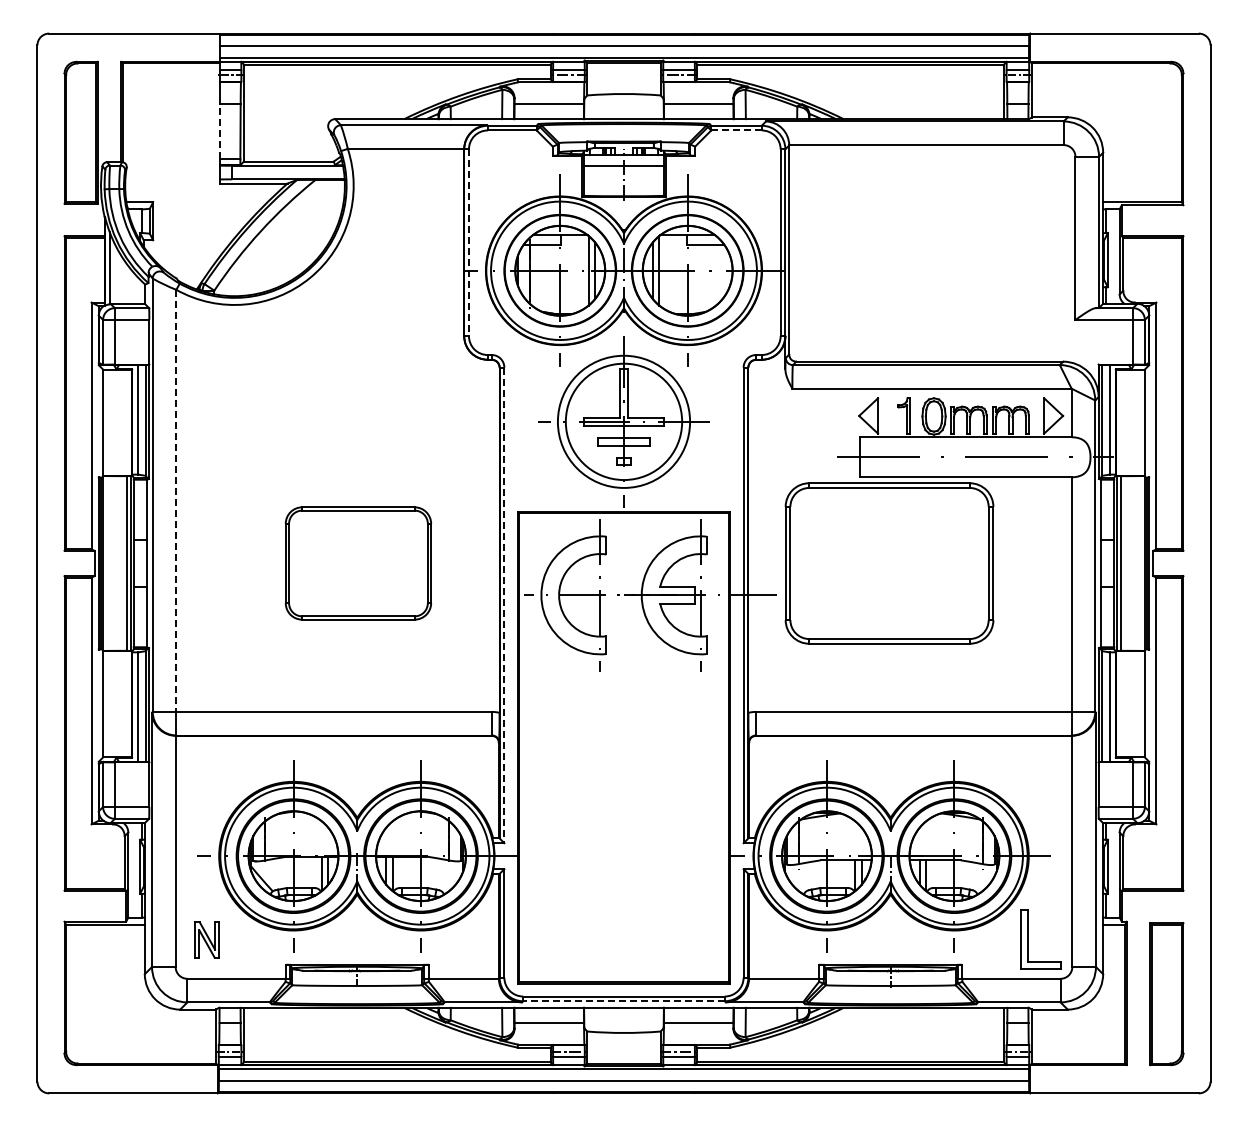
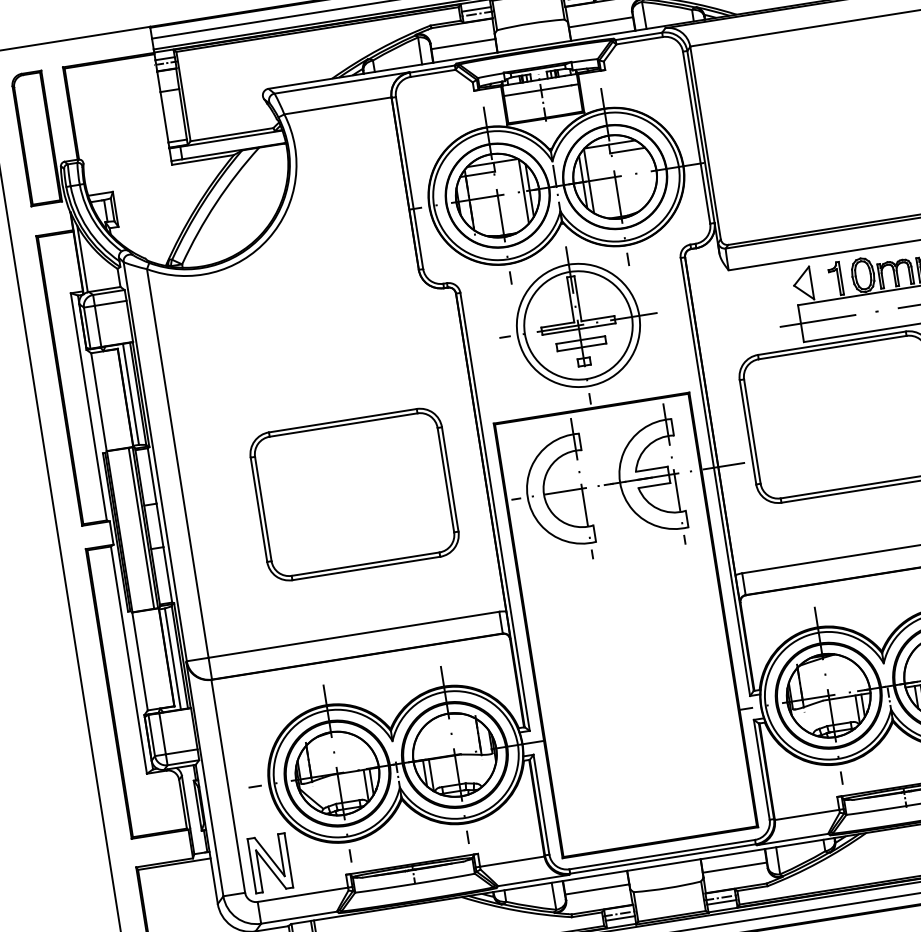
line: (737, 130) -> (640, 40), dashed -> solid
line: (220, 131) -> (164, 116), dashed -> solid
line: (468, 243) -> (409, 183), dashed -> solid
line: (176, 501) -> (178, 464), dashed -> solid
part: (358, 563) -> (354, 494), size x1.43
line: (504, 605) -> (495, 511), dashed -> solid
part: (206, 939) -> (269, 863), size x1.67
line: (624, 1001) -> (663, 859), dashed -> solid

